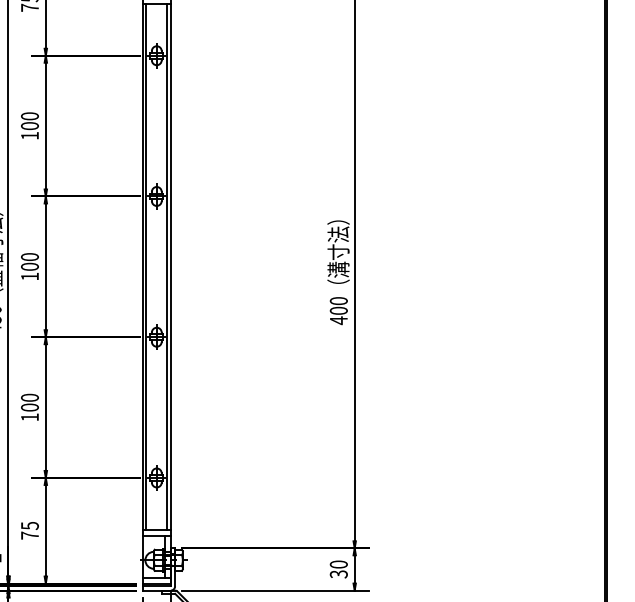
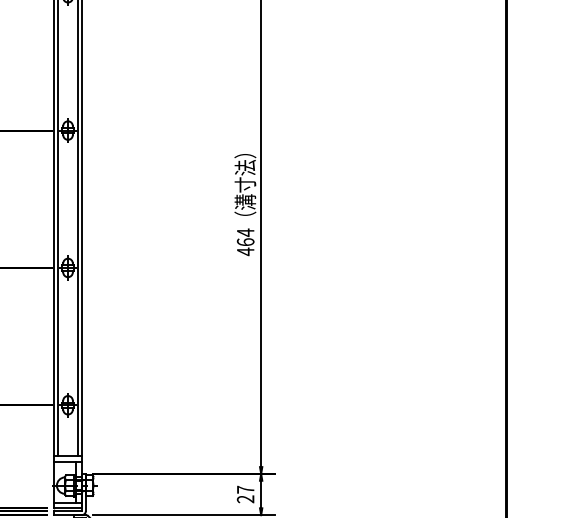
text: (338, 305) -> (245, 236), 400 -> 464
text: (338, 569) -> (245, 494), 30 -> 27

